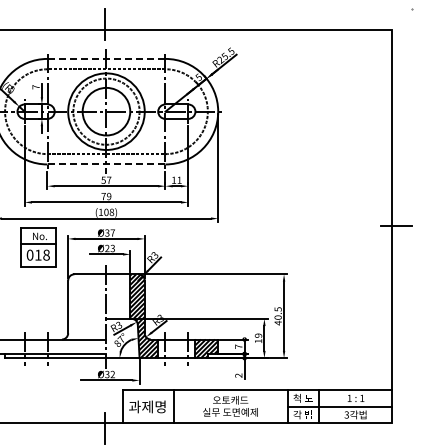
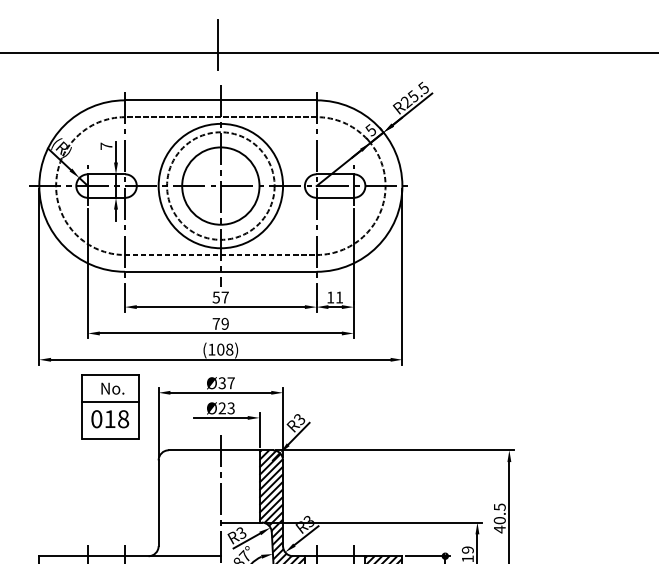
line: (106, 58) -> (220, 99), dashed -> solid
line: (106, 164) -> (220, 271), dashed -> solid

